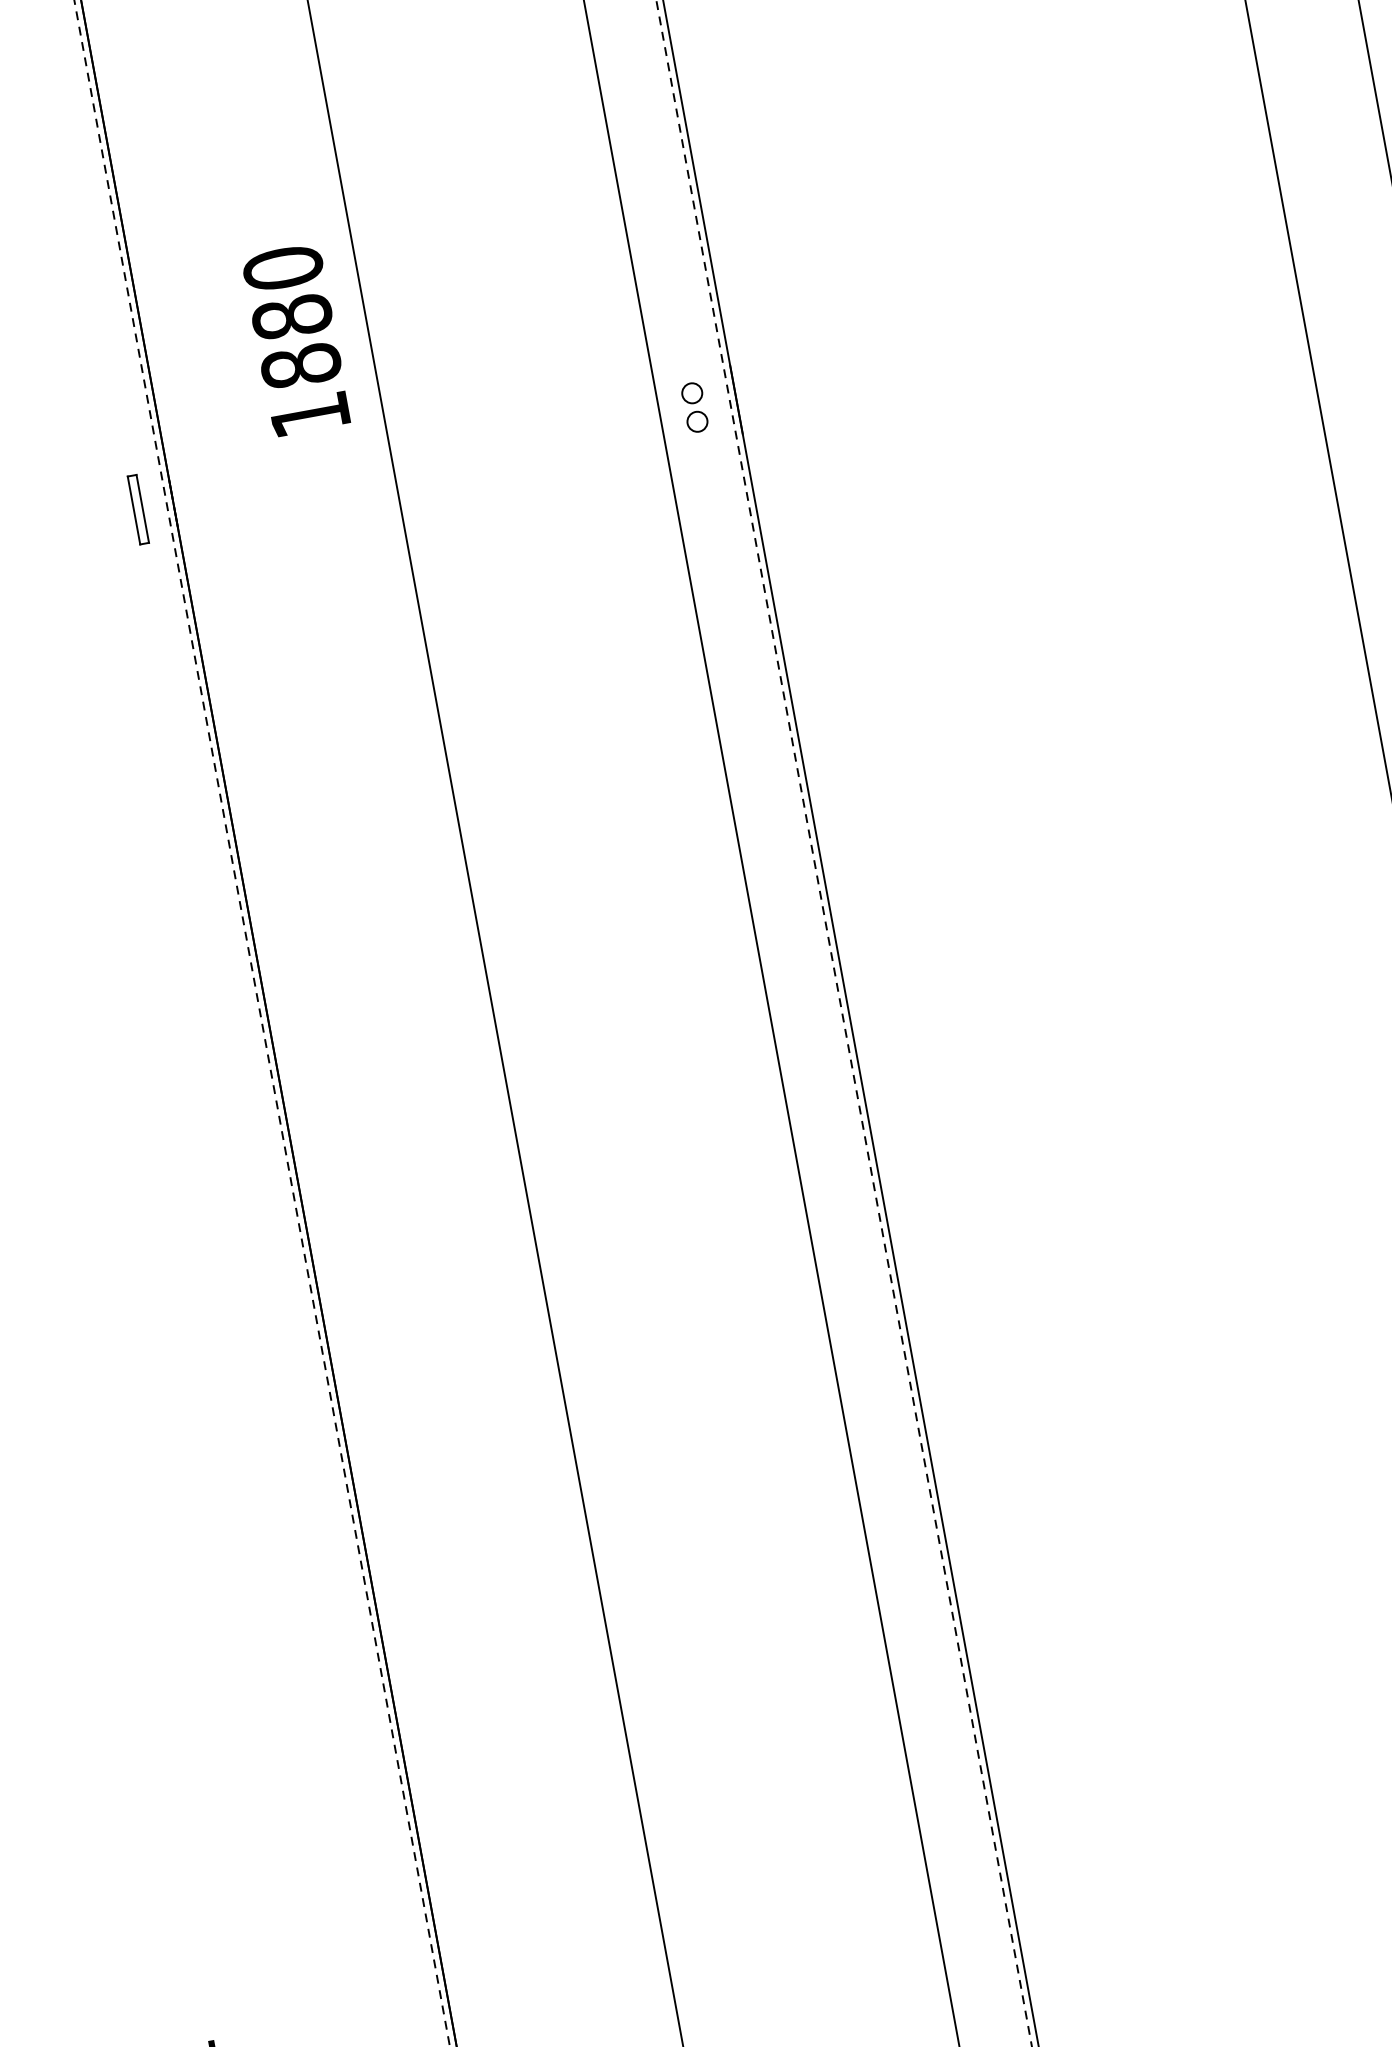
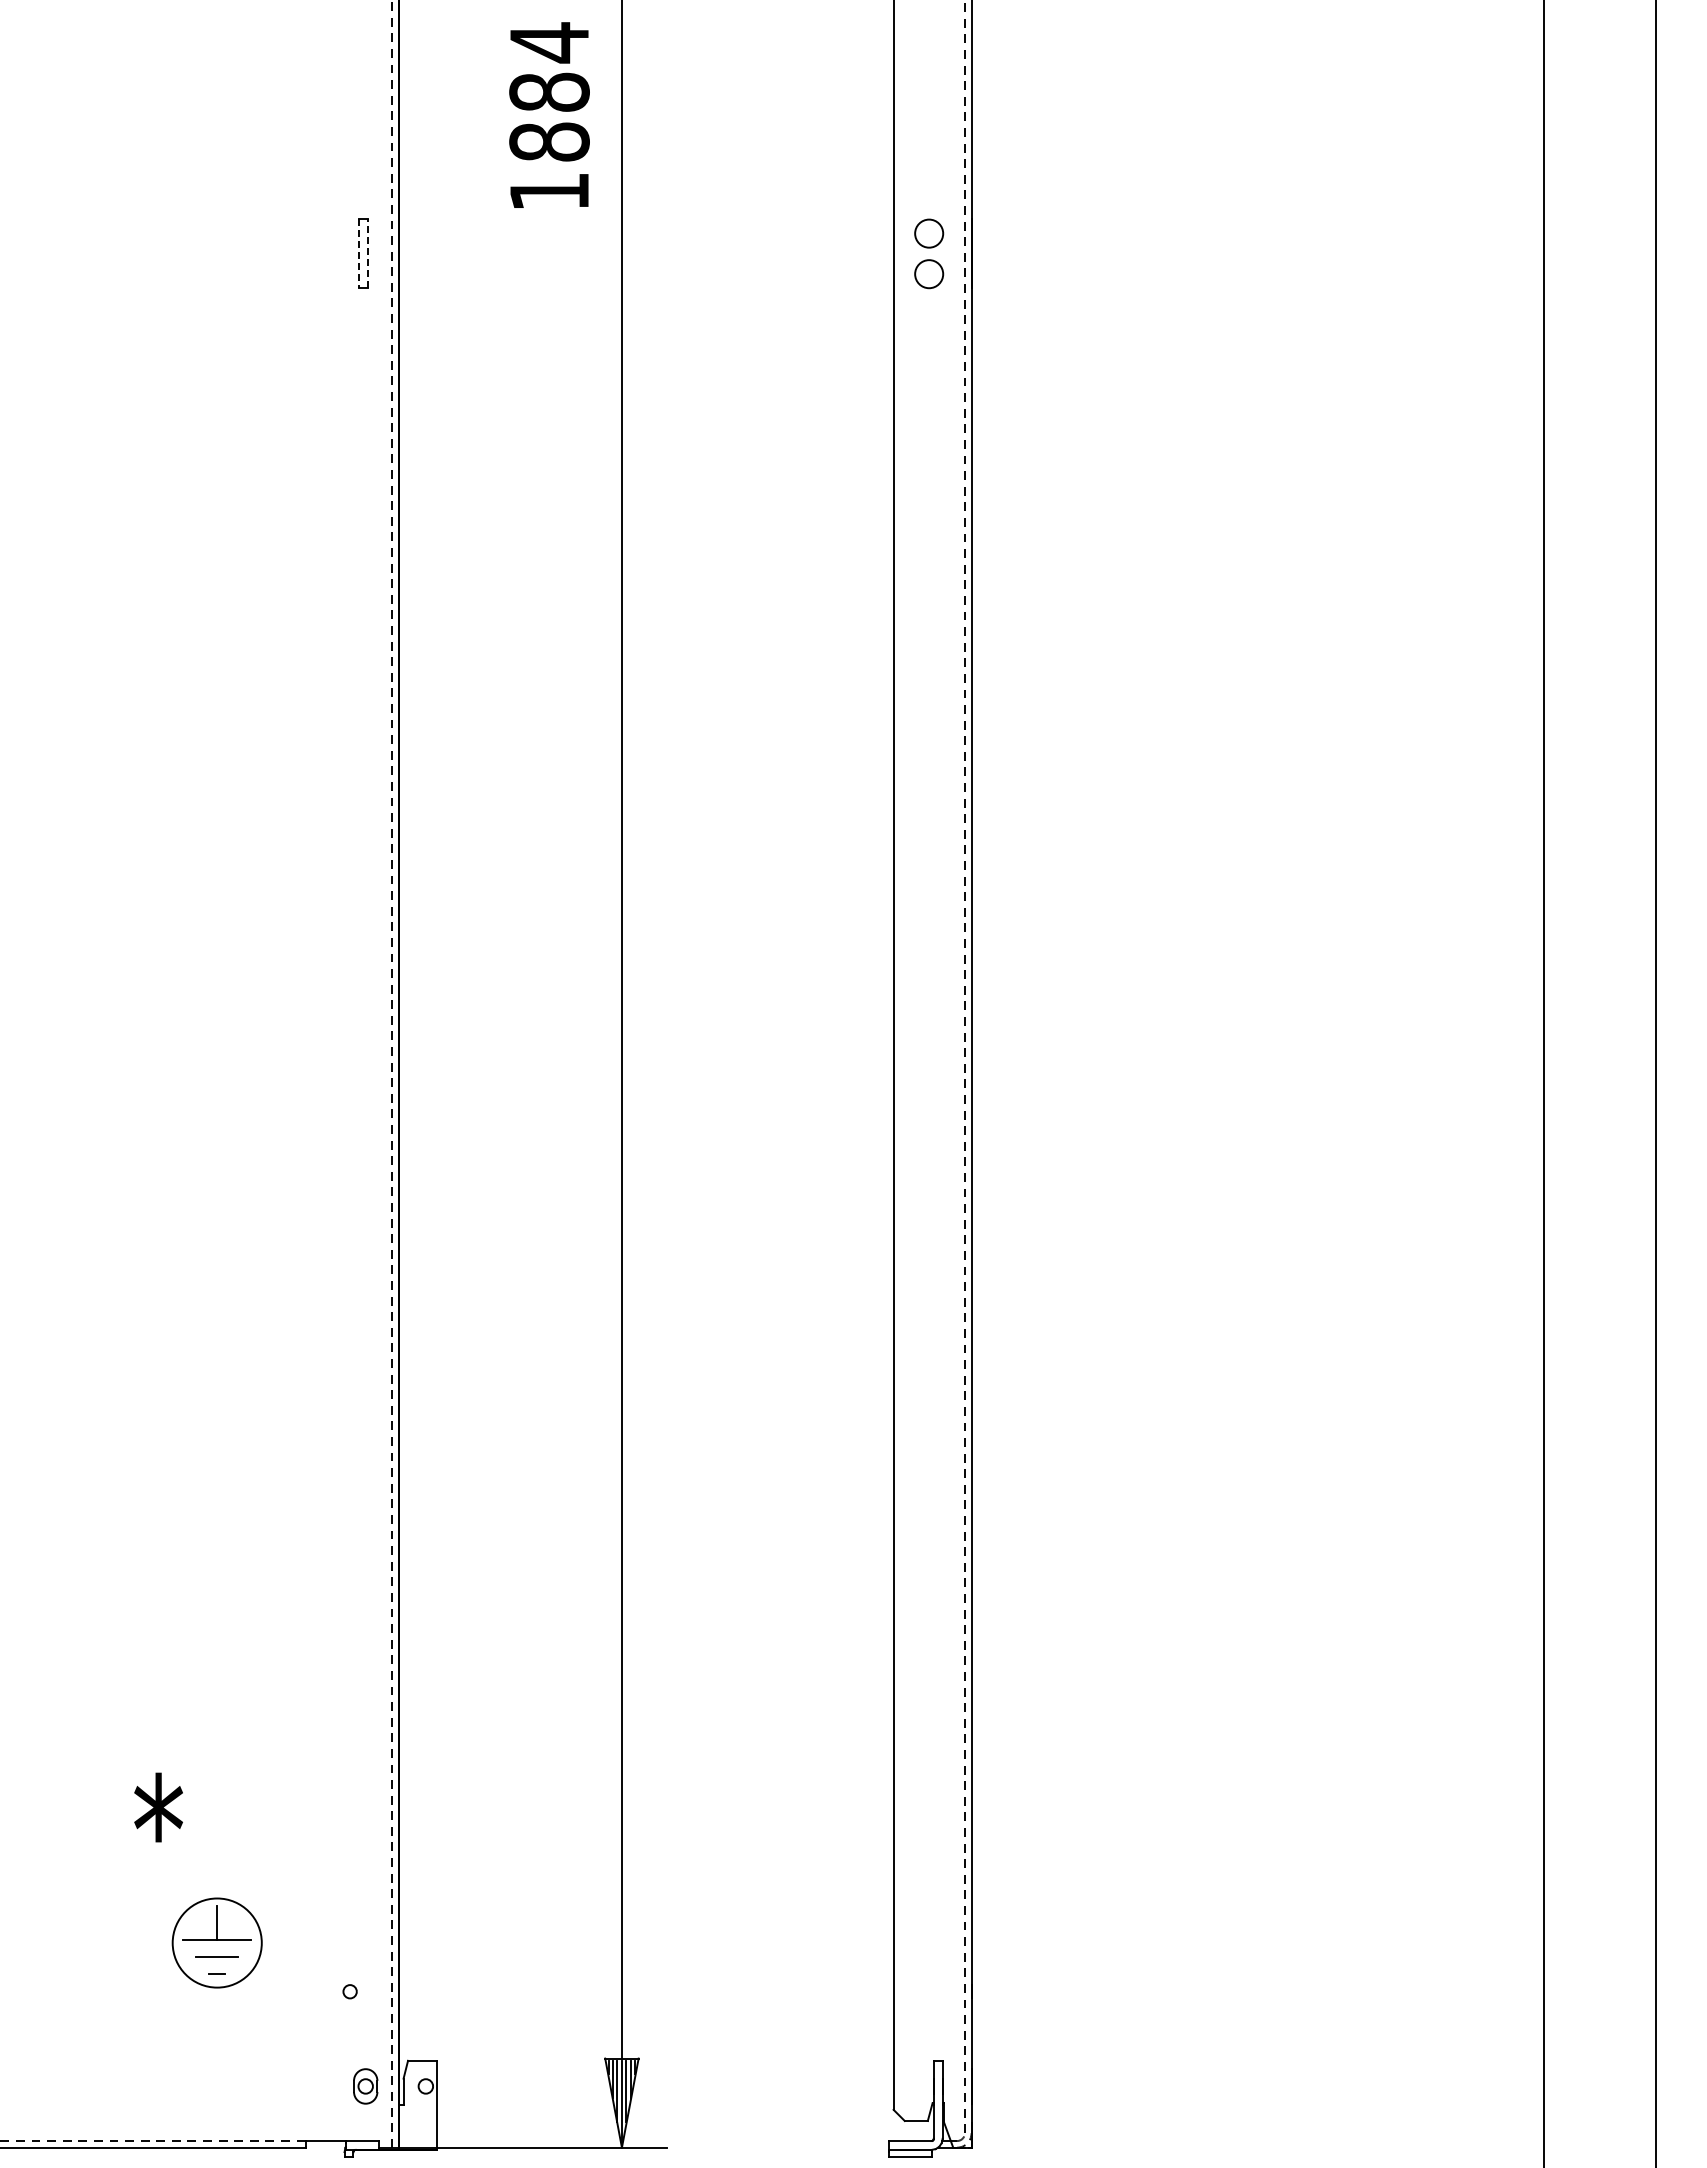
text: (283, 268) -> (549, 42), 1880 -> 1884
part: (695, 407) -> (929, 253), size x1.4
line: (142, 508) -> (367, 253), solid -> dashed
line: (134, 509) -> (359, 253), solid -> dashed

